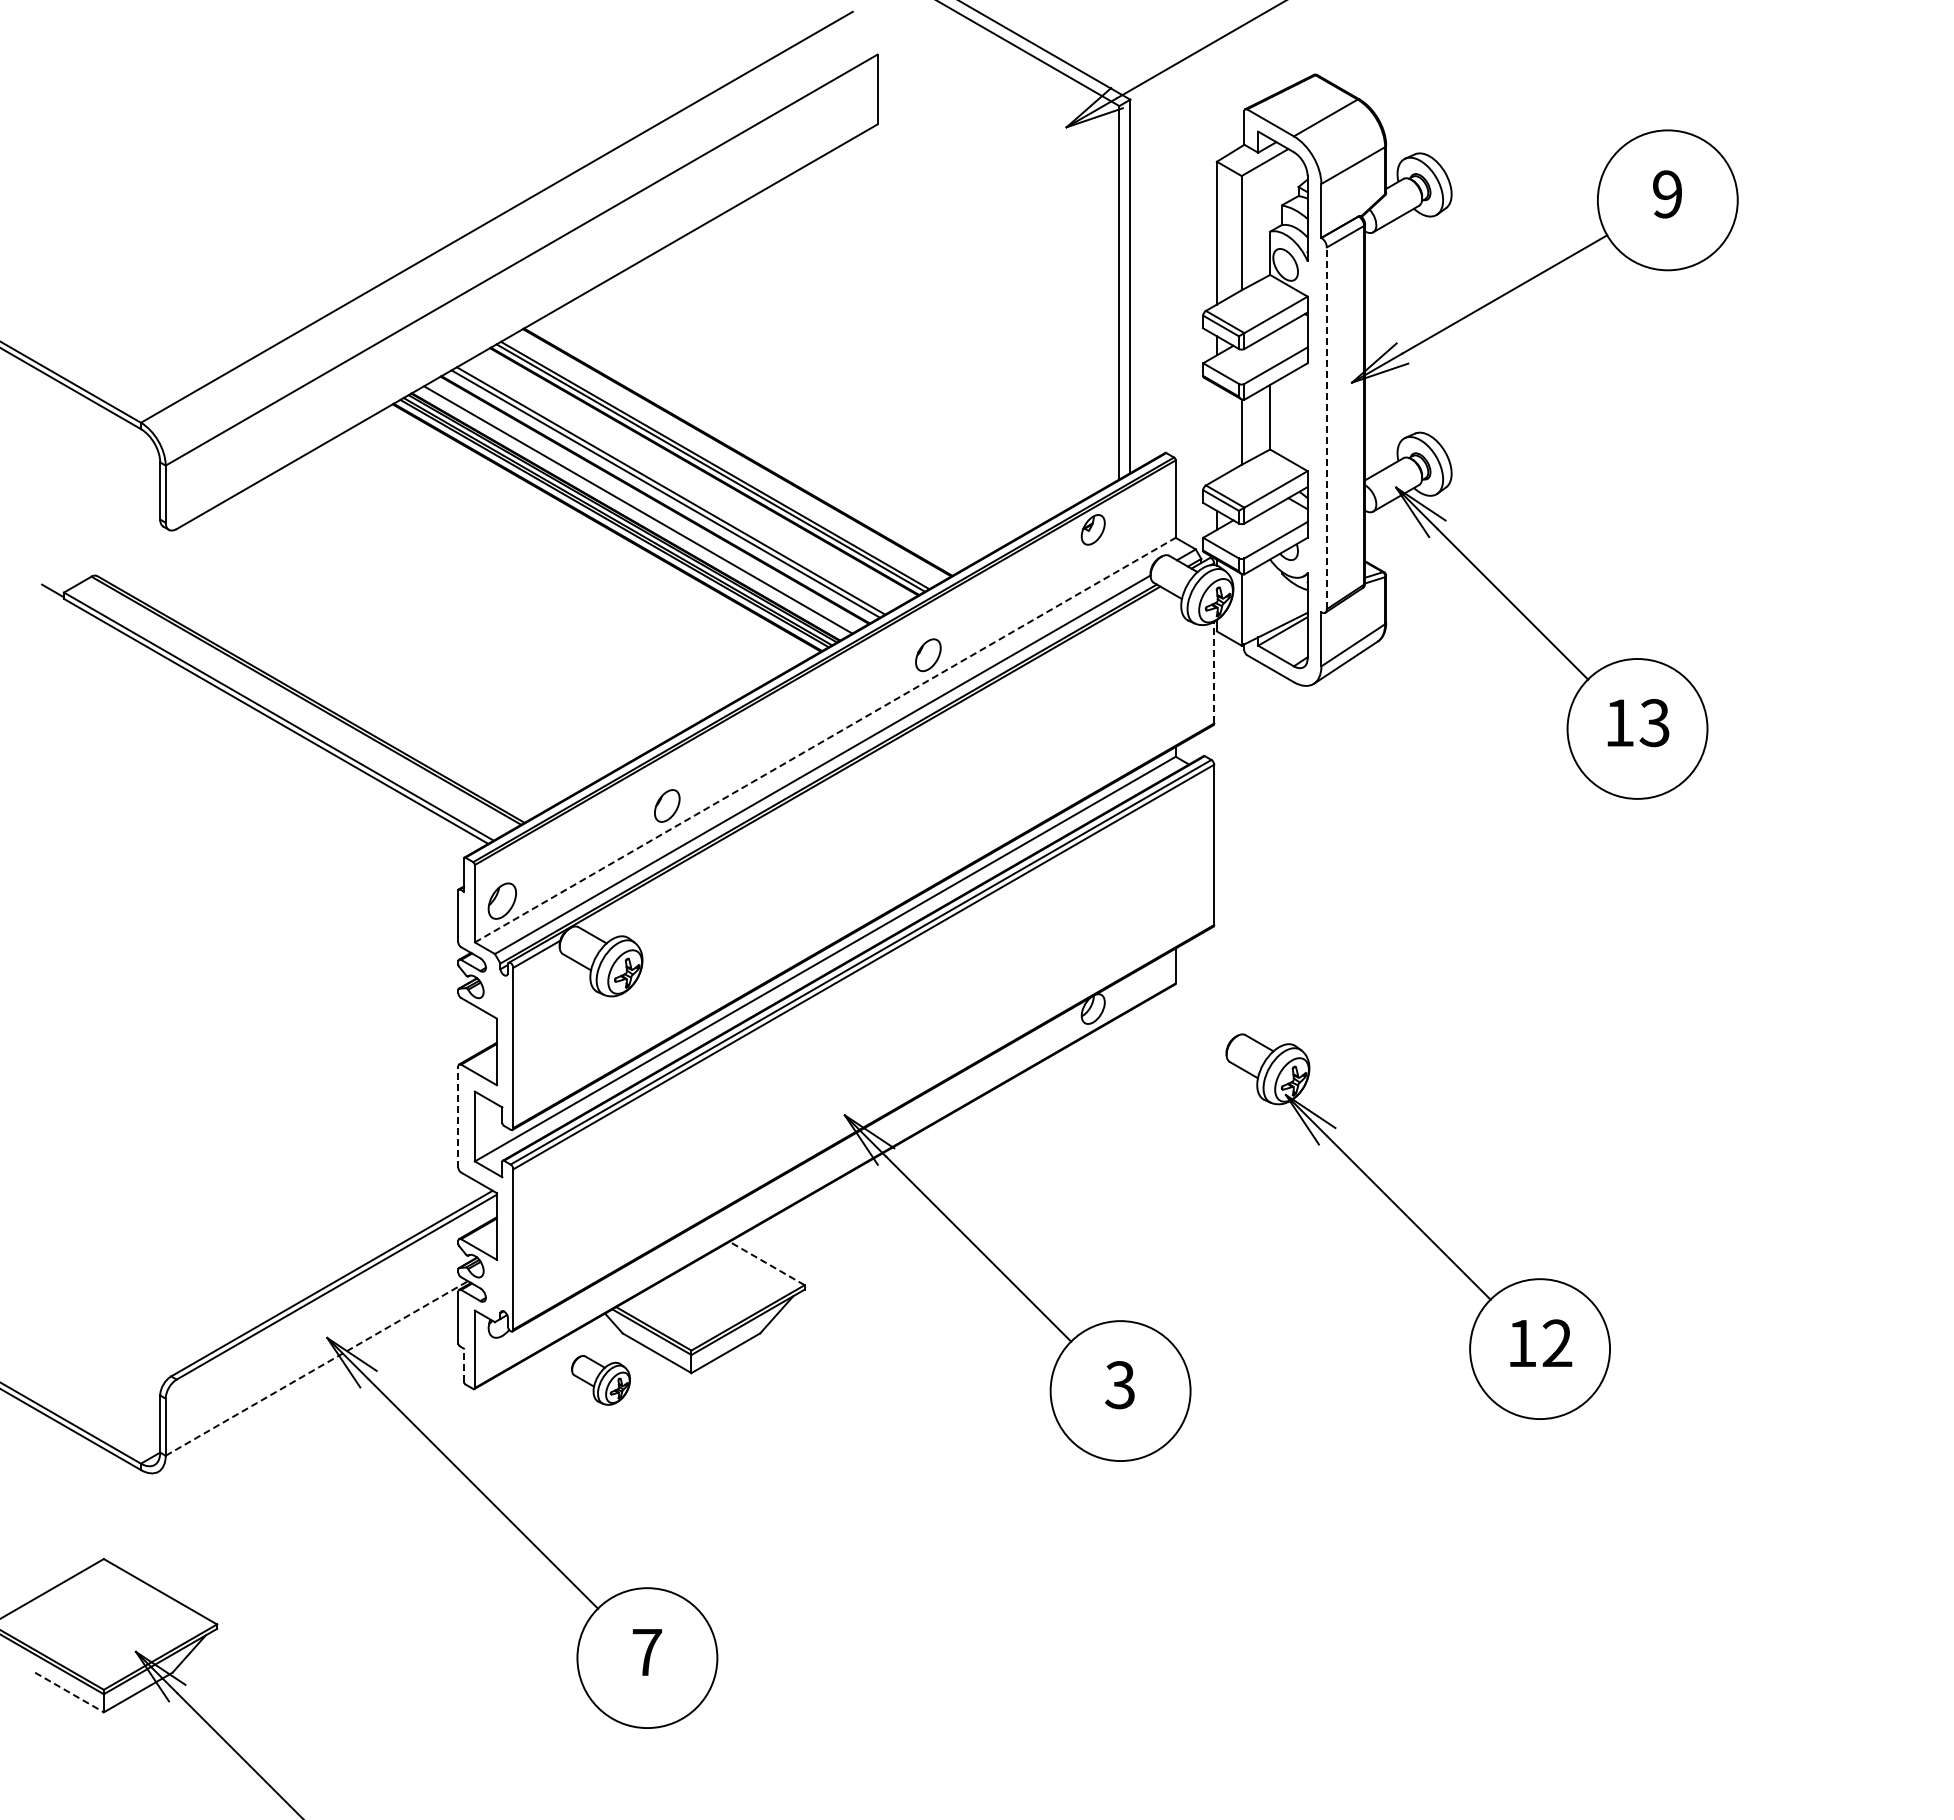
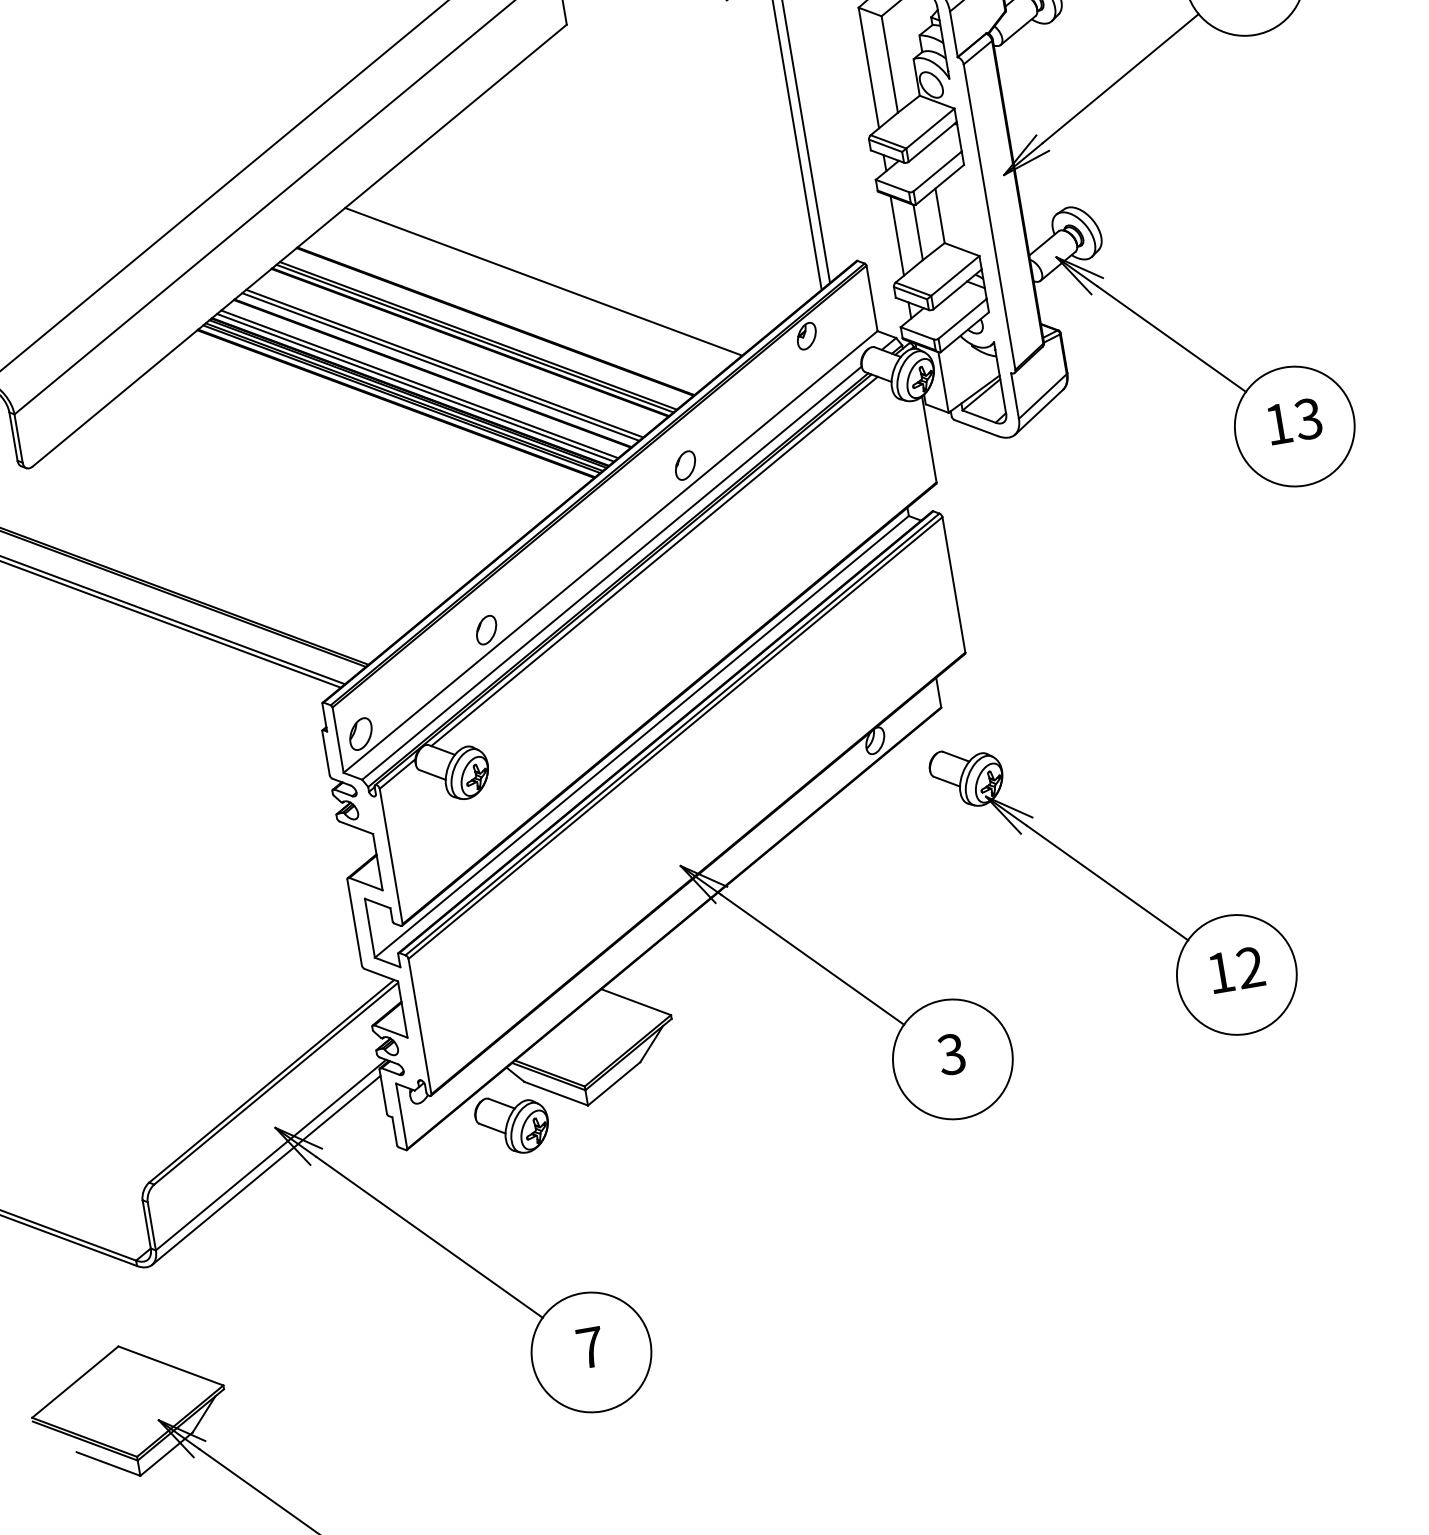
line: (800, 415) -> (543, 281), added
line: (1326, 428) -> (989, 217), dashed -> solid
line: (1216, 432) -> (896, 236), added
line: (632, 512) -> (415, 387), added
line: (1214, 672) -> (929, 439), dashed -> solid
line: (825, 740) -> (610, 552), dashed -> solid
line: (874, 759) -> (654, 561), added
line: (458, 1116) -> (354, 922), dashed -> solid
part: (1417, 1226) -> (1115, 888), moved
line: (766, 1263) -> (635, 1002), dashed -> solid
line: (463, 1365) -> (394, 1131), dashed -> solid
line: (316, 1368) -> (270, 1155), dashed -> solid
part: (600, 1380) -> (512, 1124), size x1.43
line: (308, 1384) -> (266, 1169), added
line: (69, 1692) -> (108, 1464), dashed -> solid

